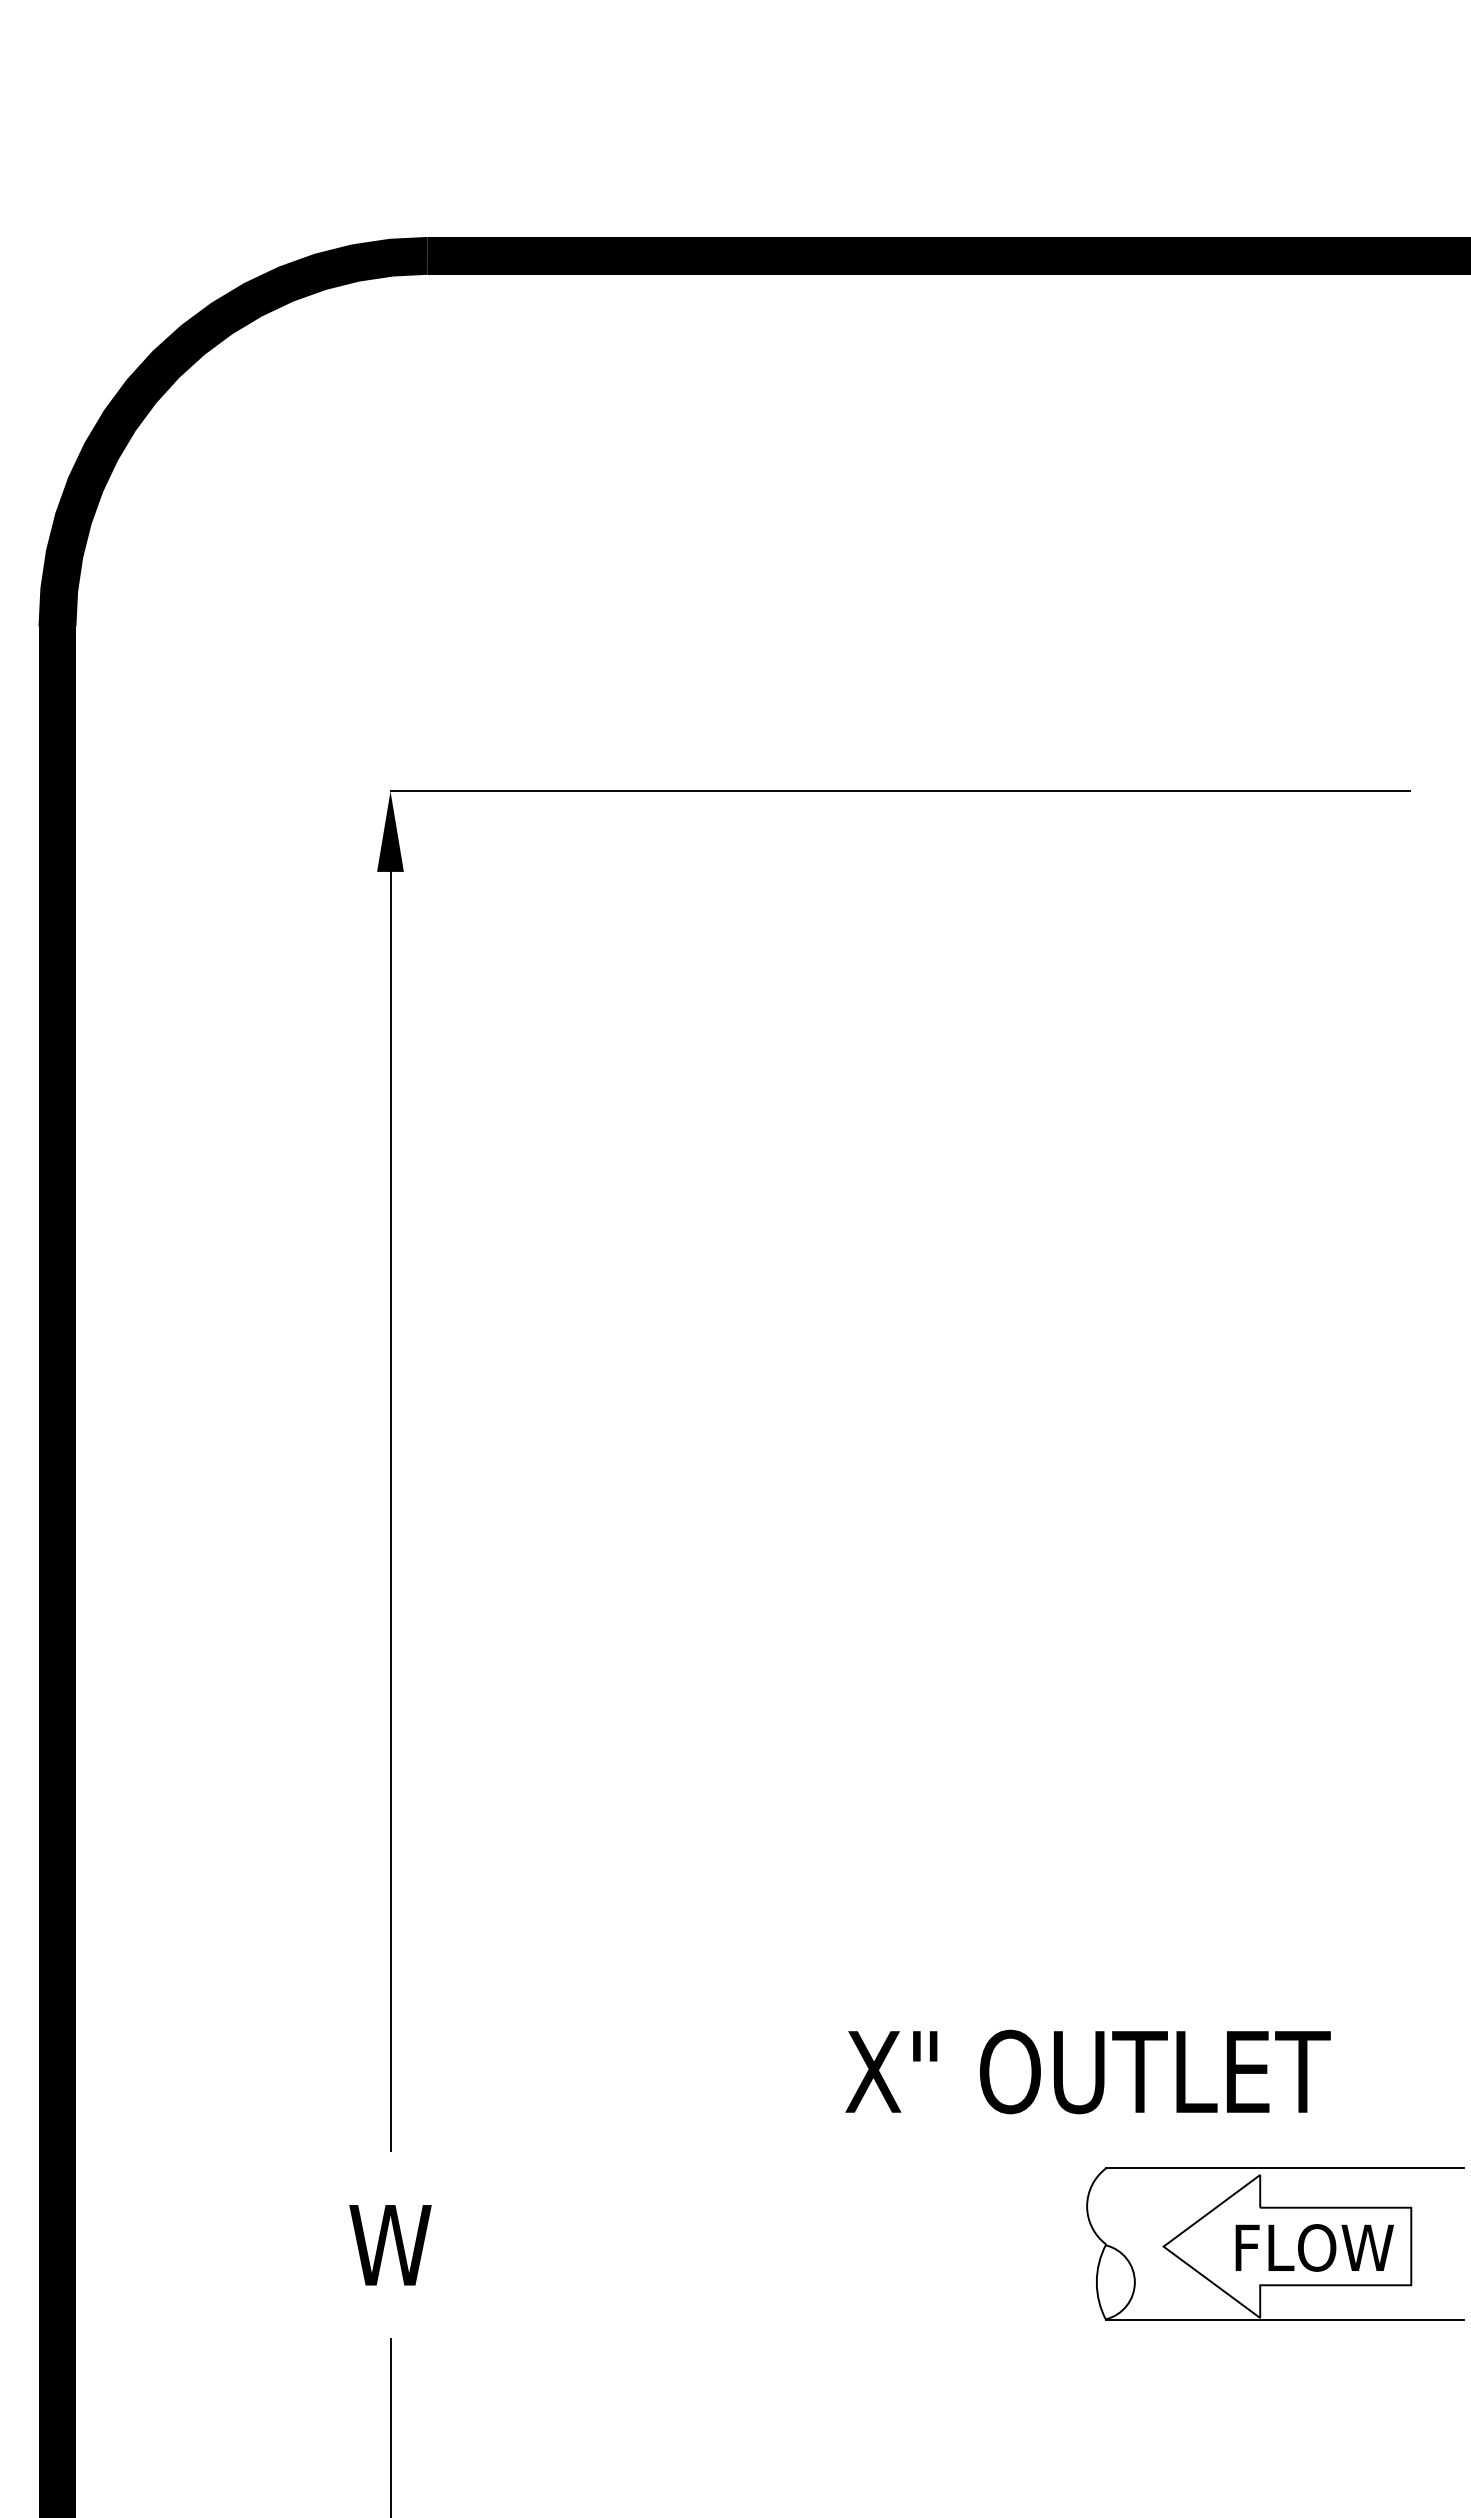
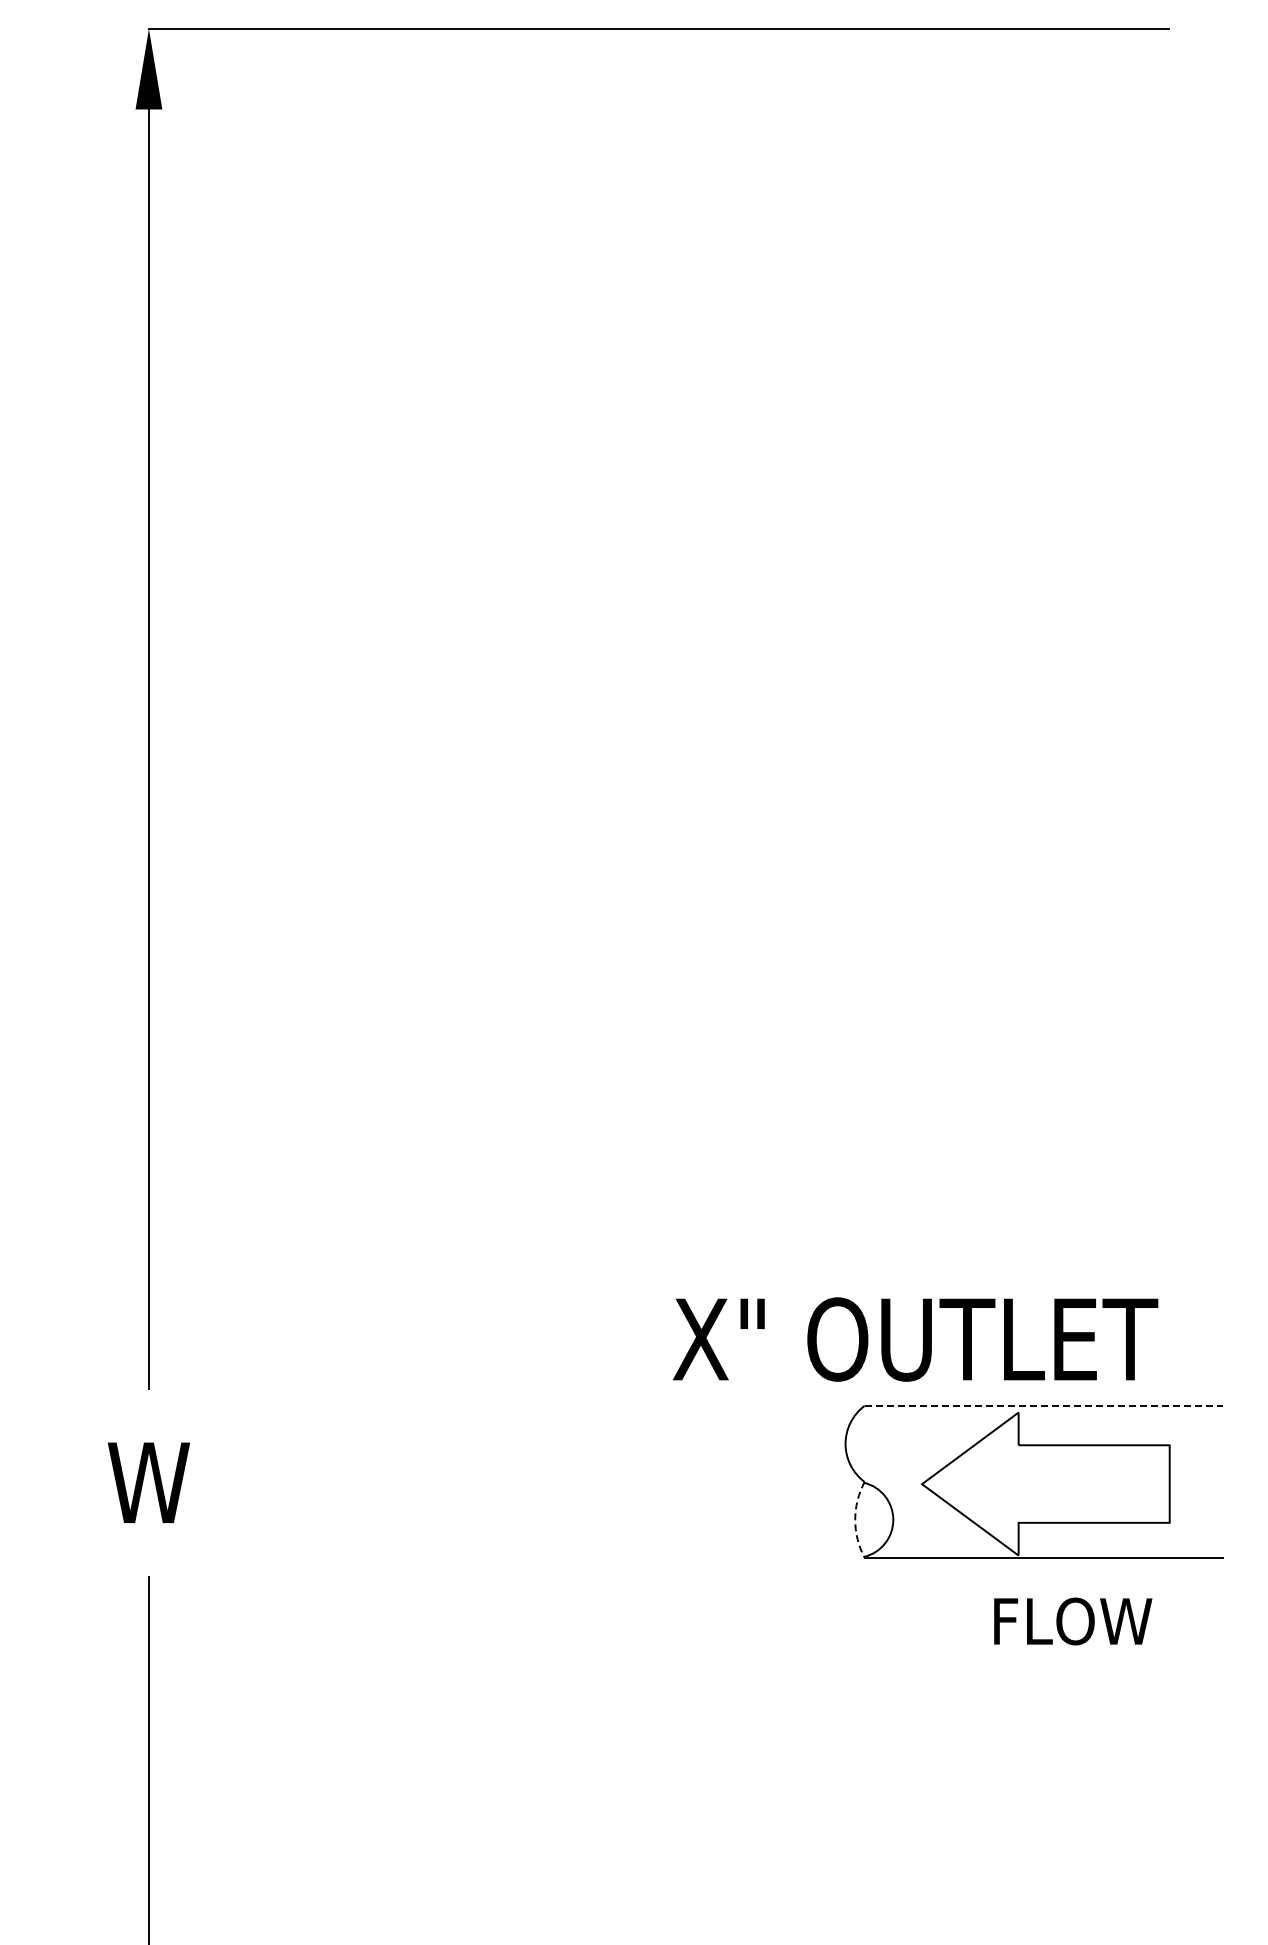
text: (1087, 2071) -> (914, 1339), moved
line: (1285, 2168) -> (1043, 1406), solid -> dashed
text: (1314, 2247) -> (1072, 1621), moved
arc: (1096, 2282) -> (854, 1520), solid -> dashed

